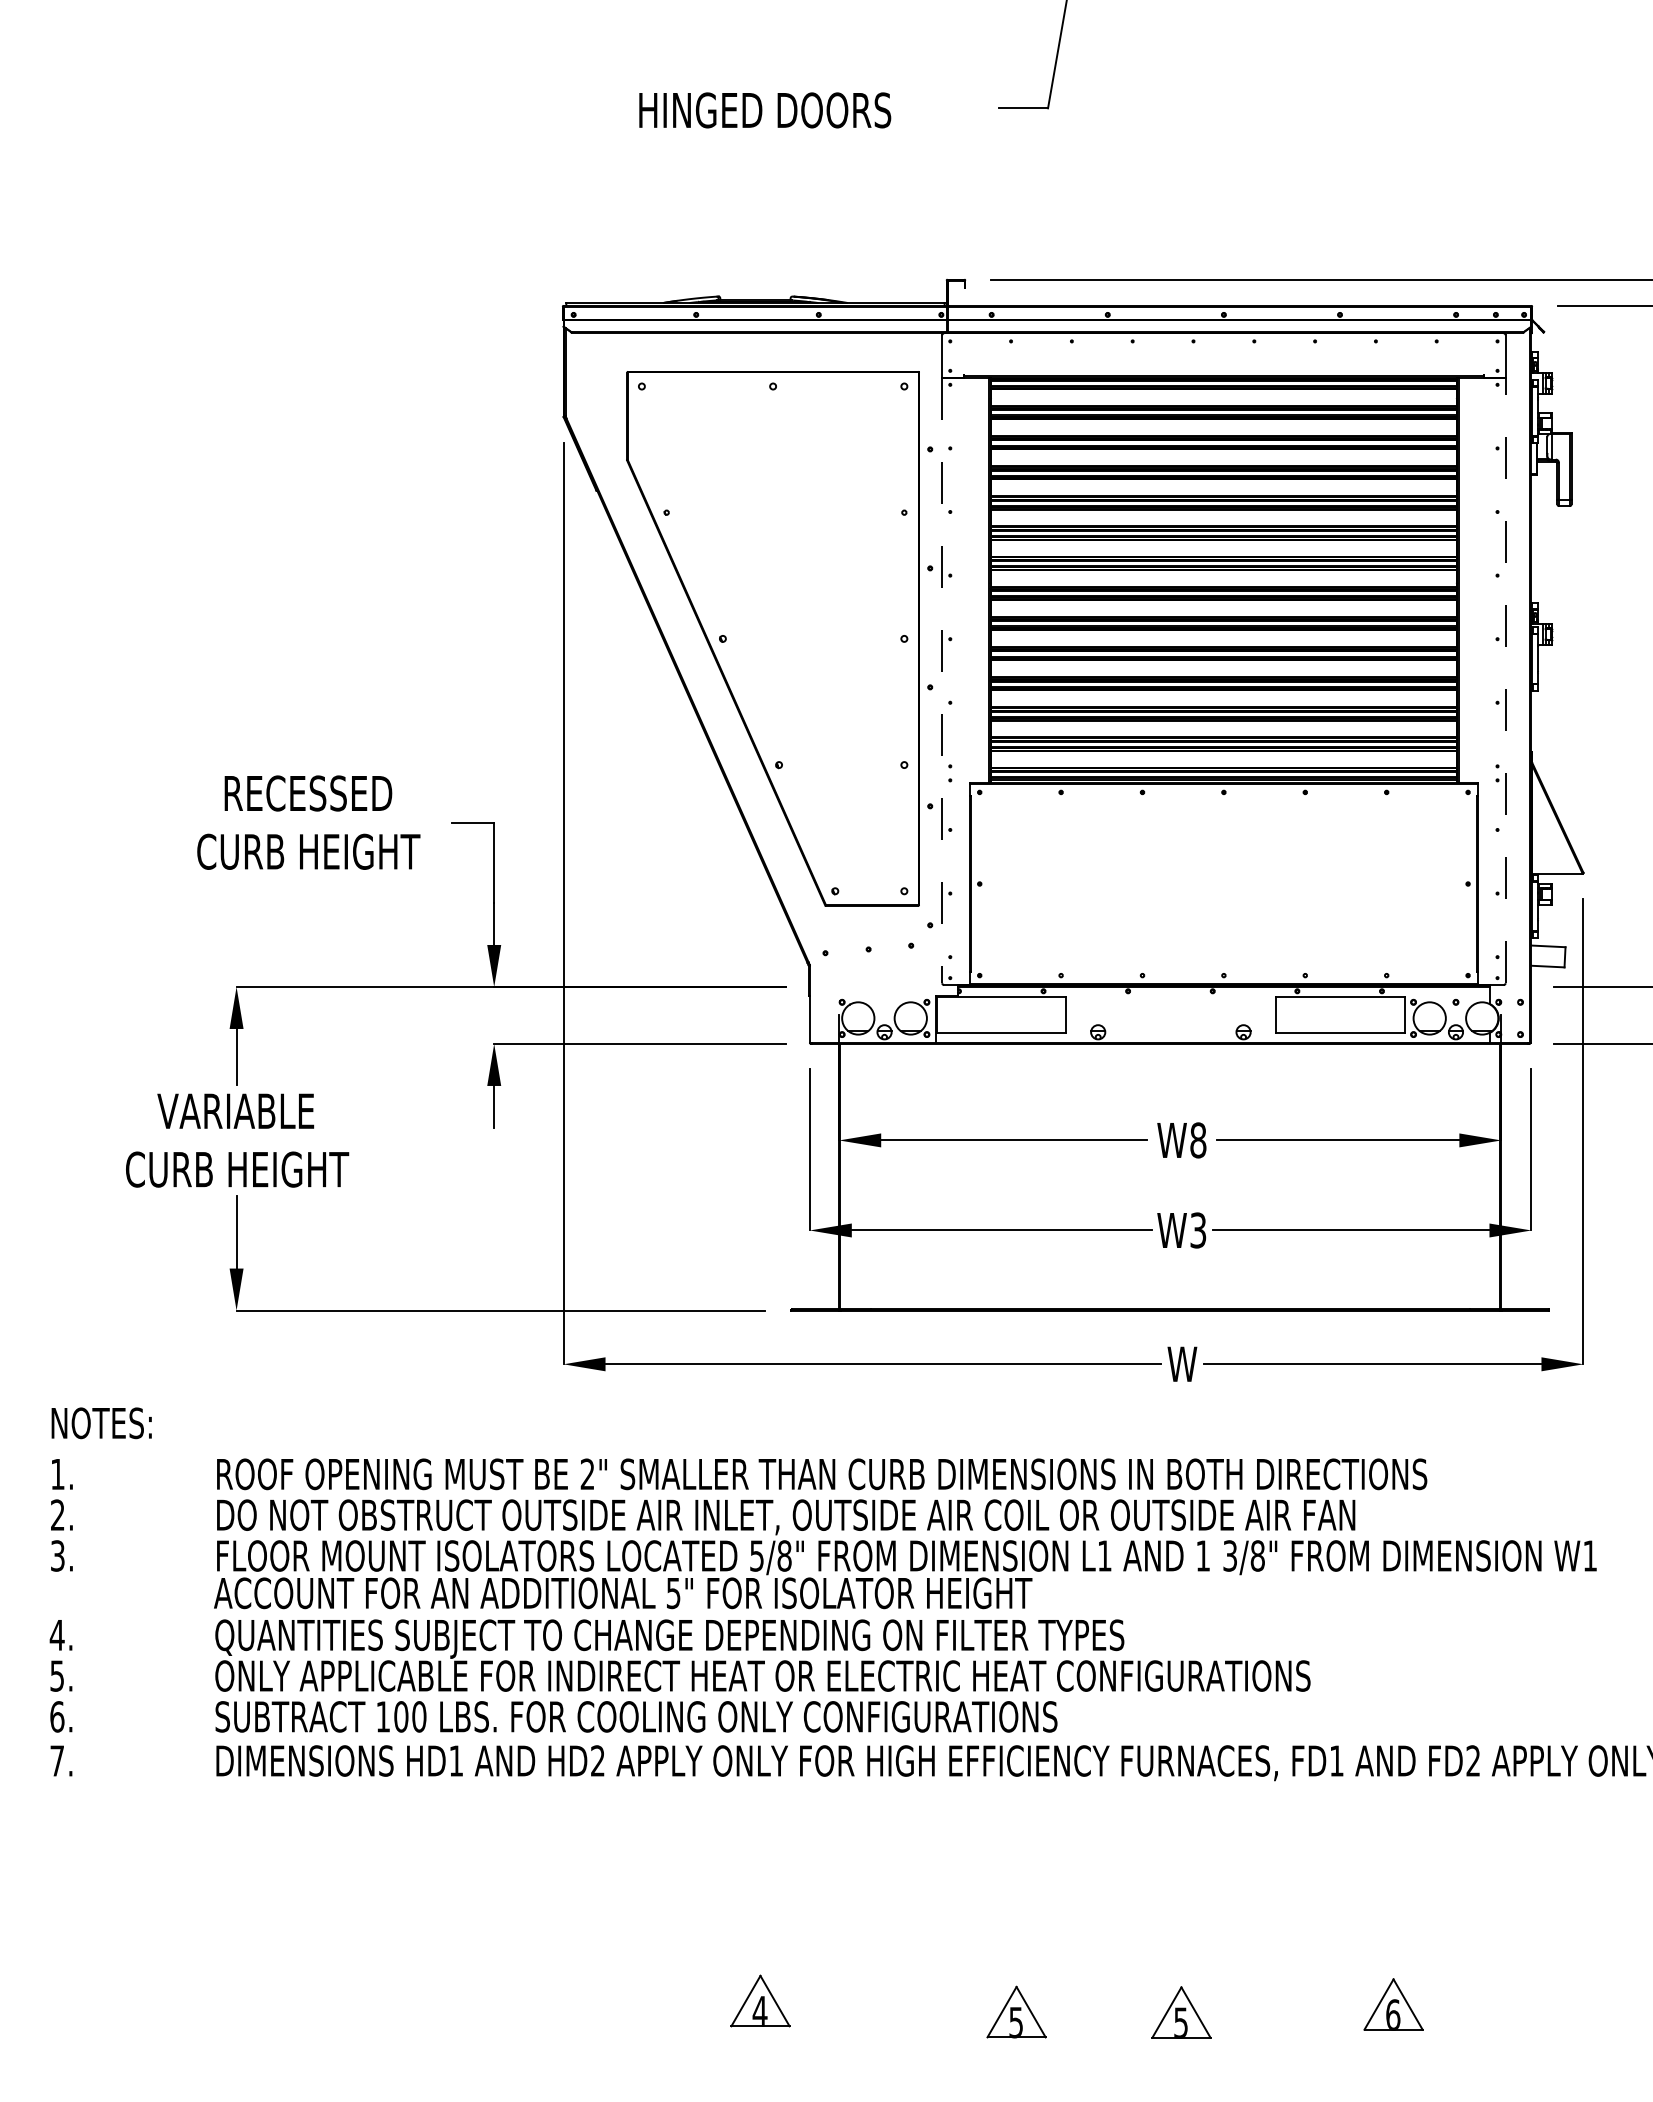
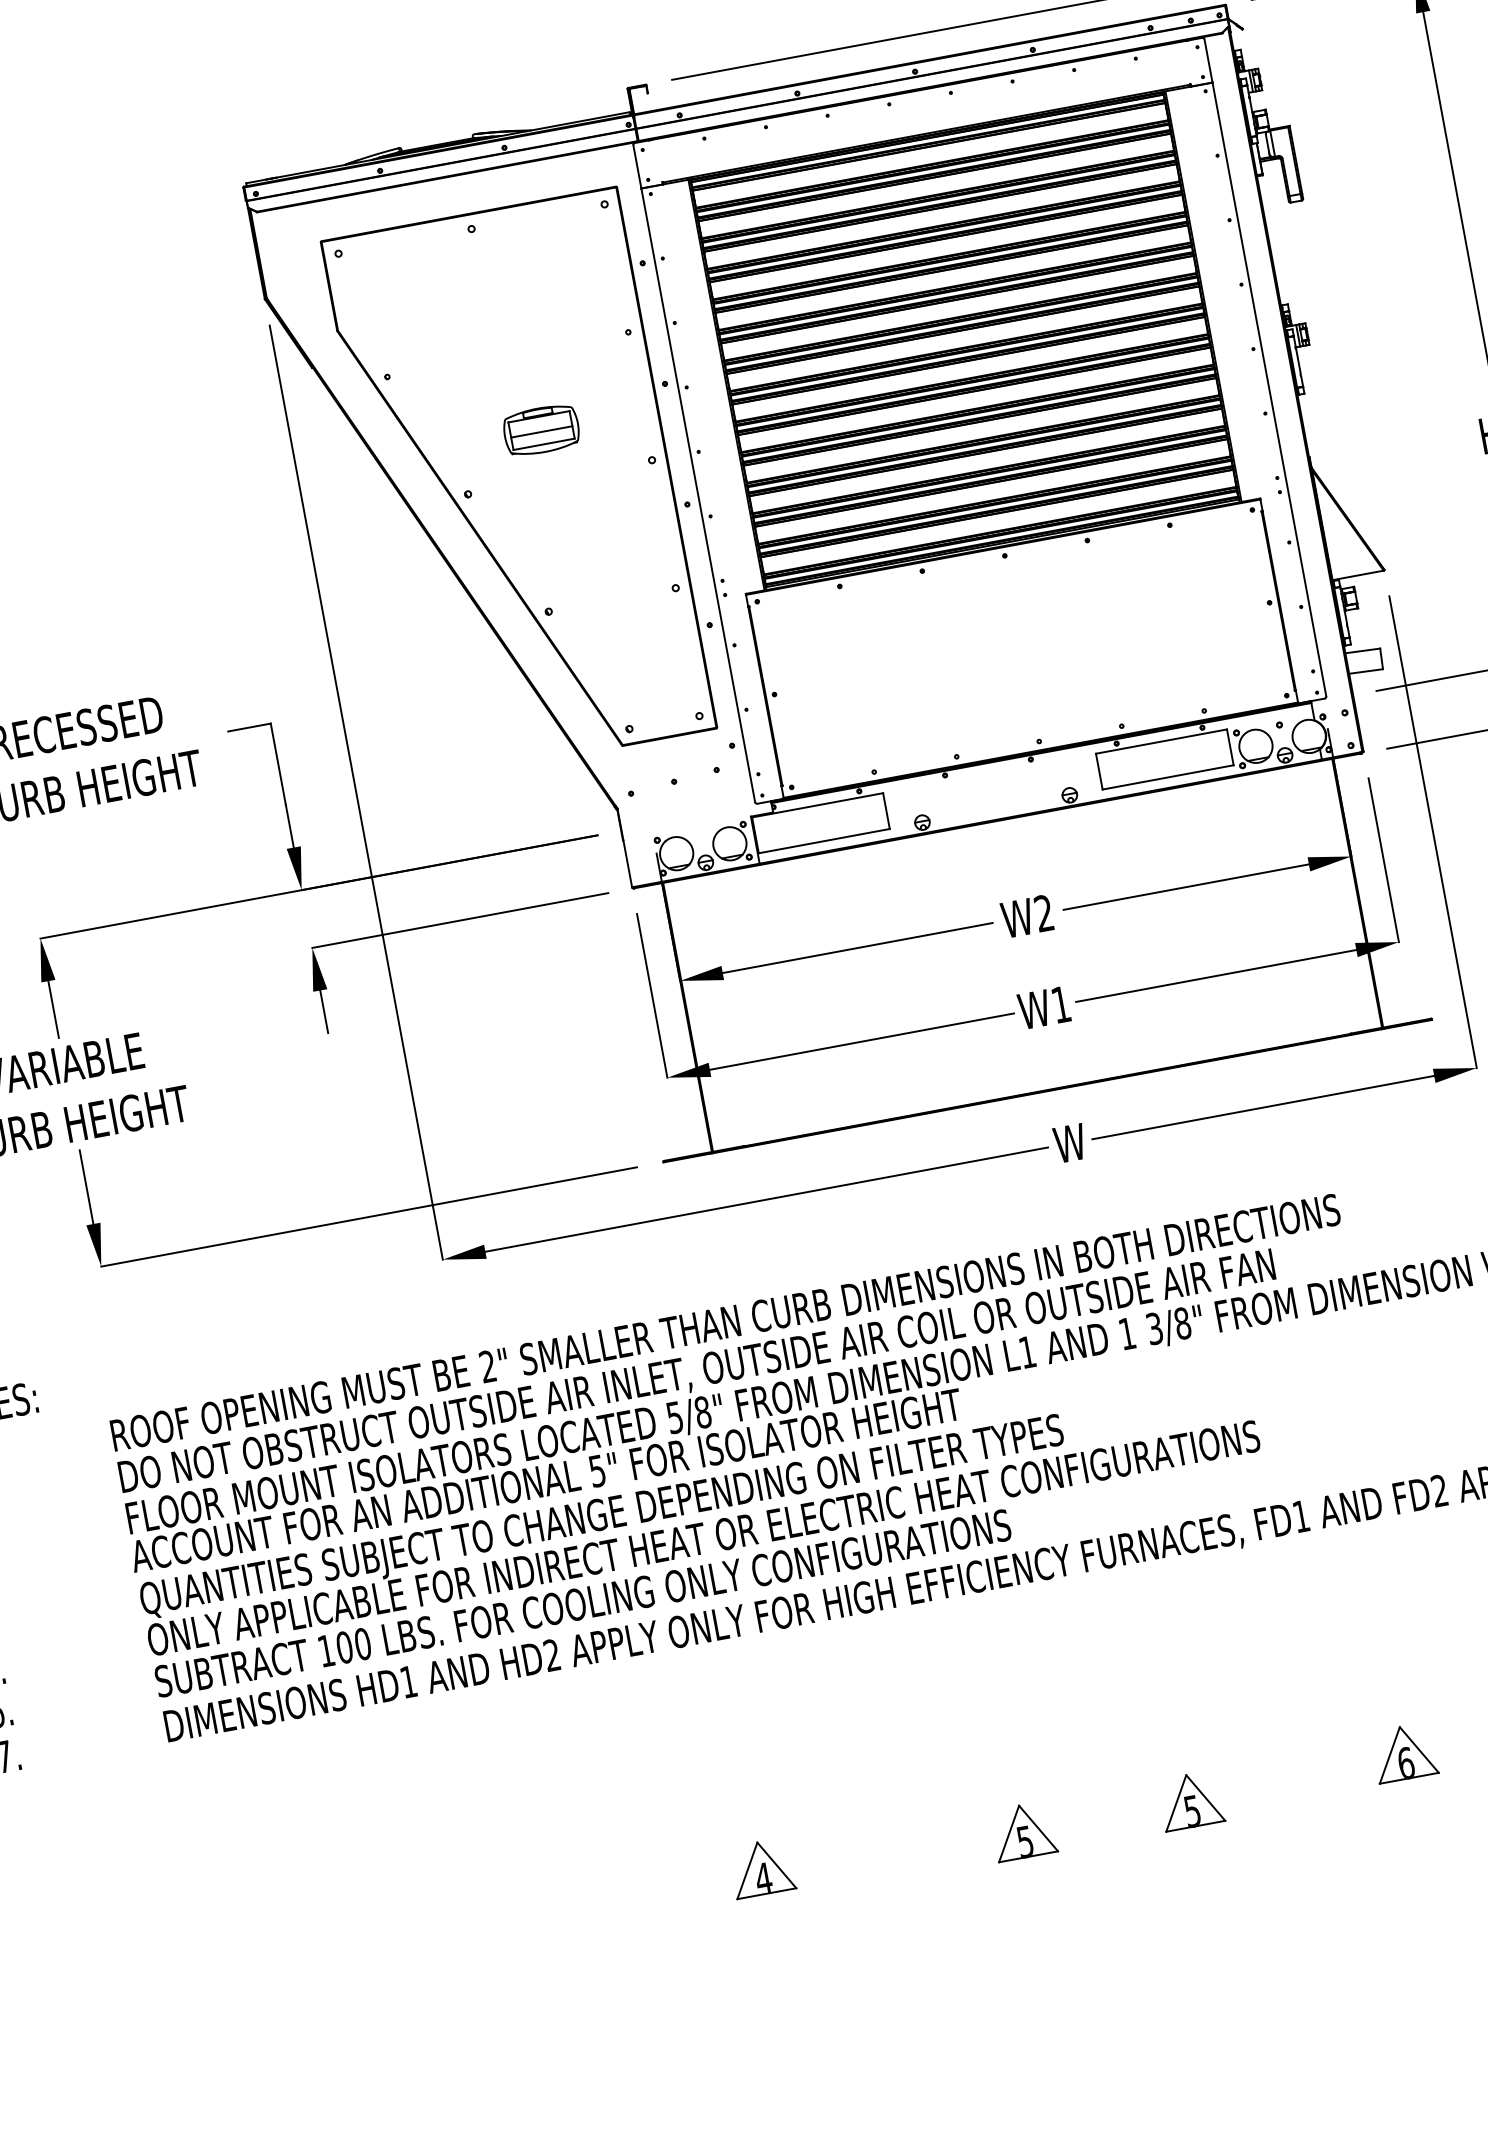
part: (803, 590) -> (540, 430), added
line: (942, 680) -> (698, 495), dashed -> solid
line: (1505, 680) -> (1269, 389), dashed -> solid
text: (1198, 1140) -> (1044, 913), W8 -> W2
text: (1198, 1230) -> (1061, 1004), W3 -> W1

